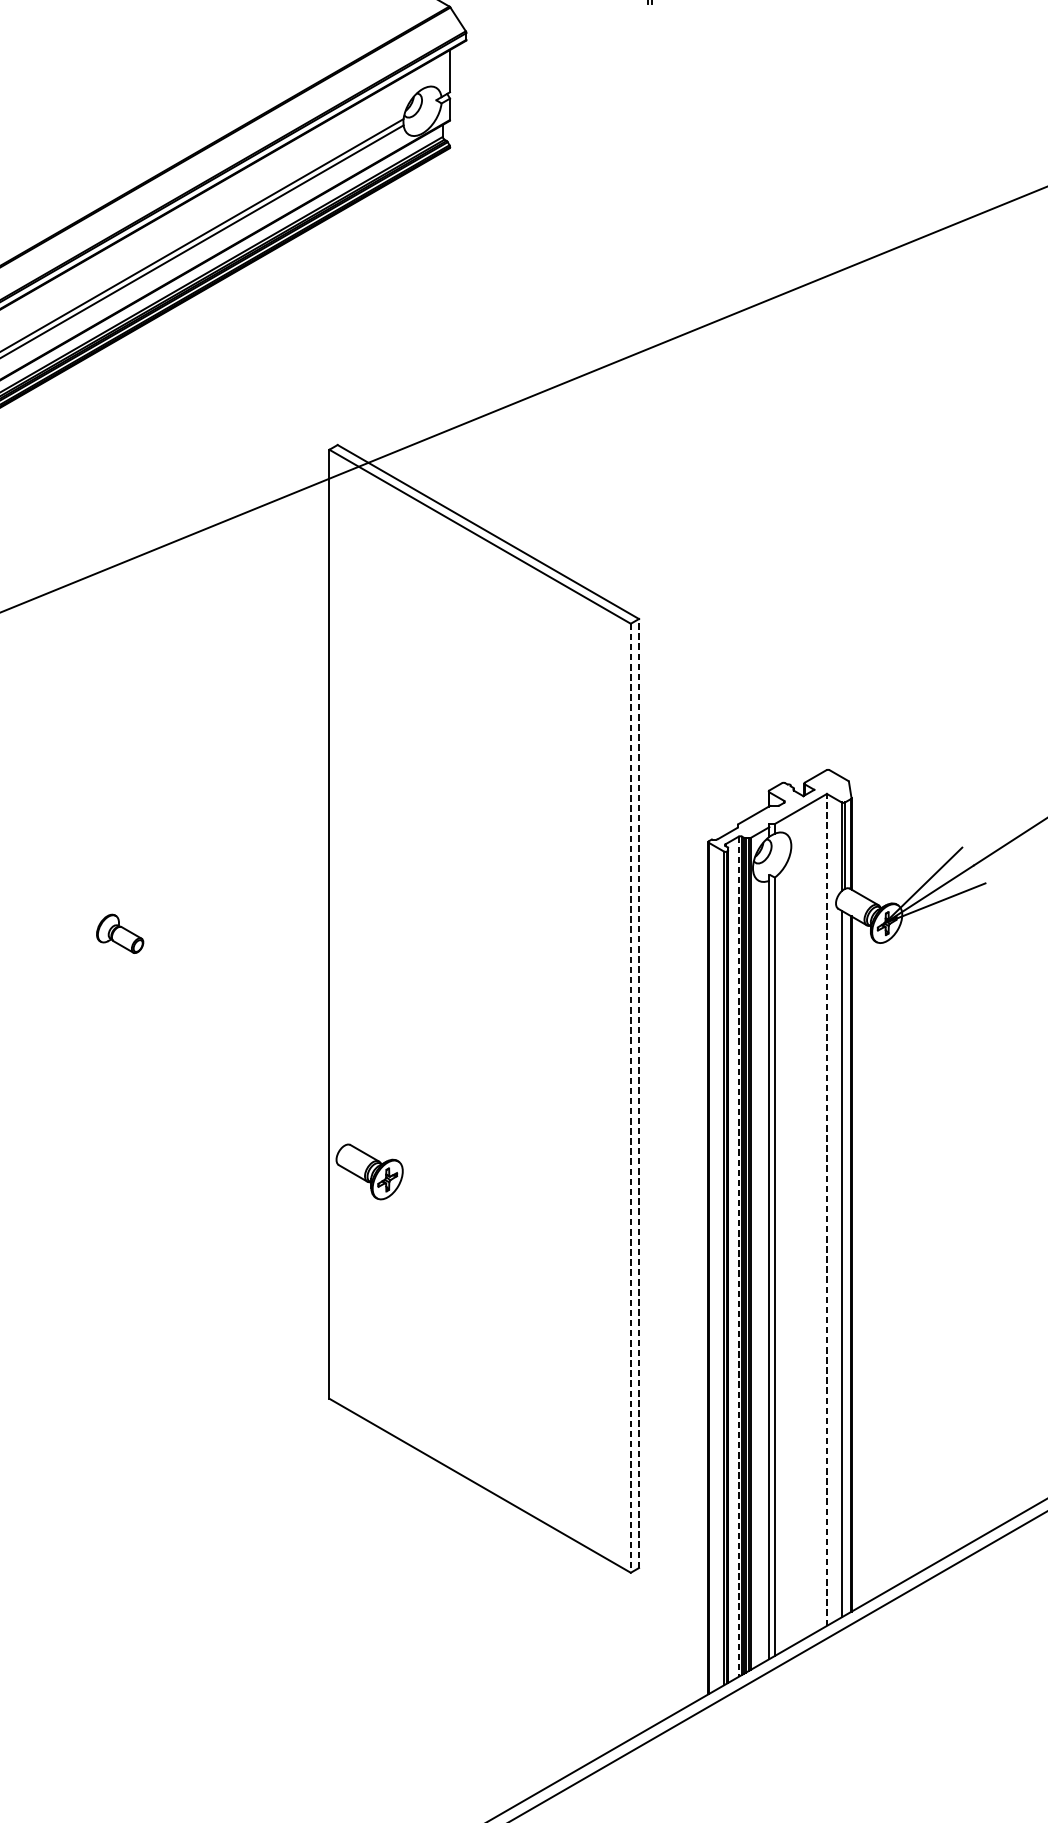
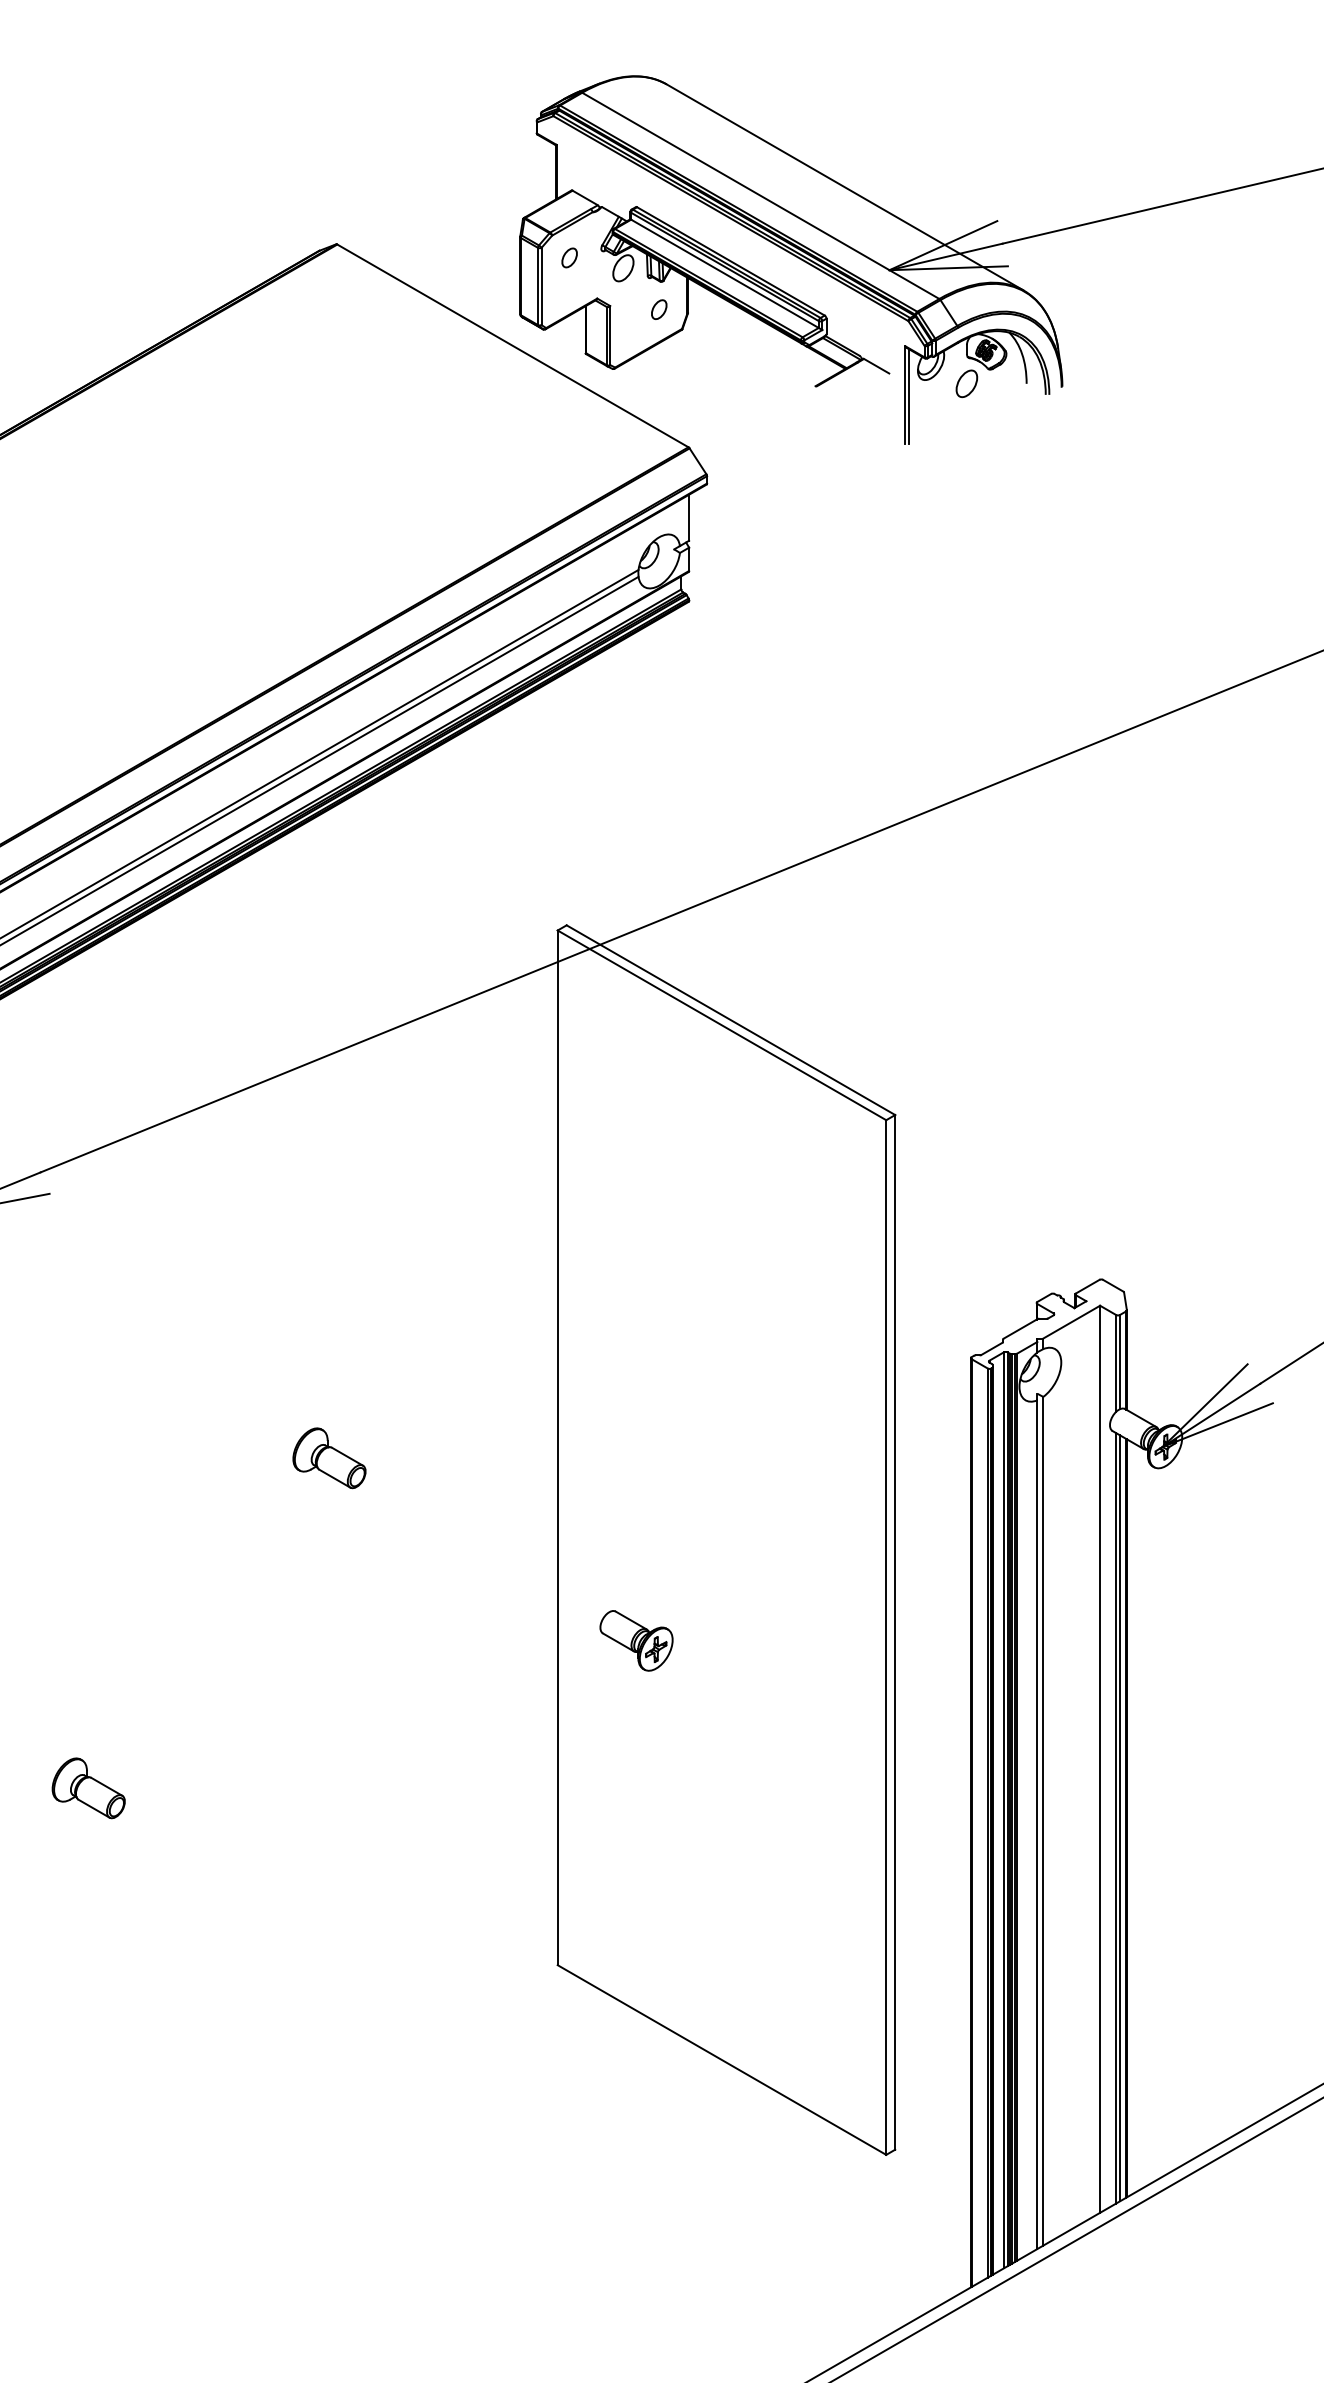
part: (120, 934) -> (329, 1458), size x1.43
line: (639, 1092) -> (895, 1631), dashed -> solid
line: (631, 1099) -> (886, 1638), dashed -> solid
part: (369, 1171) -> (636, 1640), moved
line: (827, 1210) -> (1100, 1759), dashed -> solid
line: (738, 1256) -> (1003, 1810), dashed -> solid
line: (844, 1264) -> (1119, 1818), added

